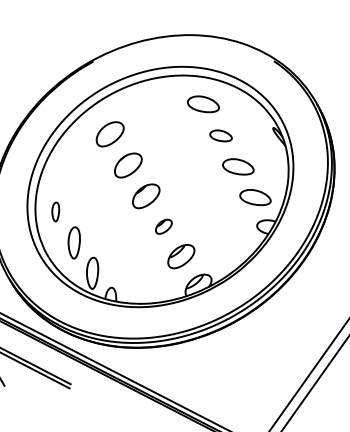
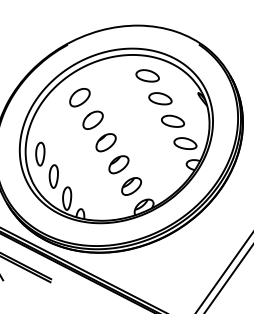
part: (221, 135) -> (160, 98), size x1.43
part: (55, 211) -> (40, 153), size x1.67
part: (163, 226) -> (118, 164), size x1.67

